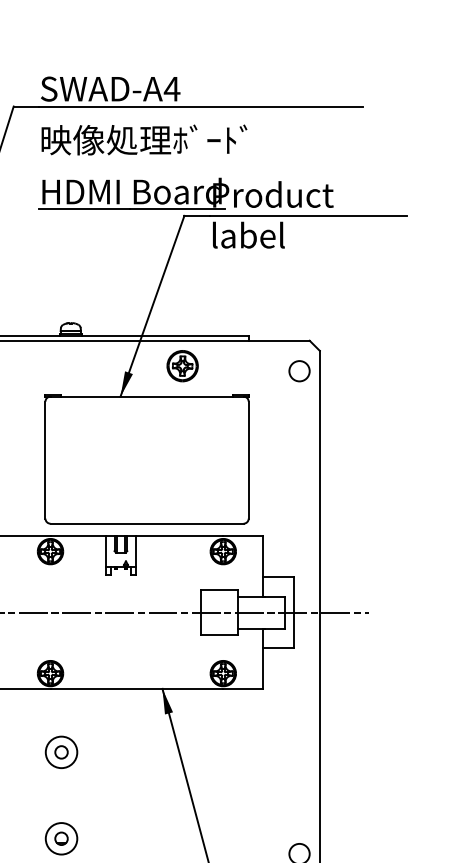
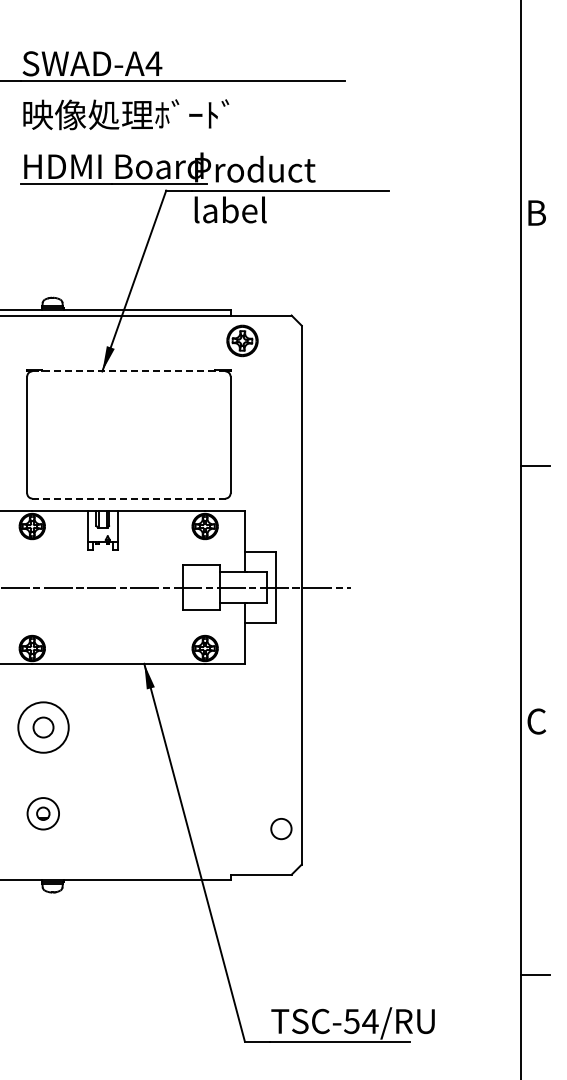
part: (182, 365) -> (242, 340), moved
circle: (299, 371) -> (281, 346), removed
line: (146, 396) -> (128, 371), solid -> dashed
line: (146, 523) -> (128, 498), solid -> dashed
part: (60, 751) -> (42, 726), size x1.6

